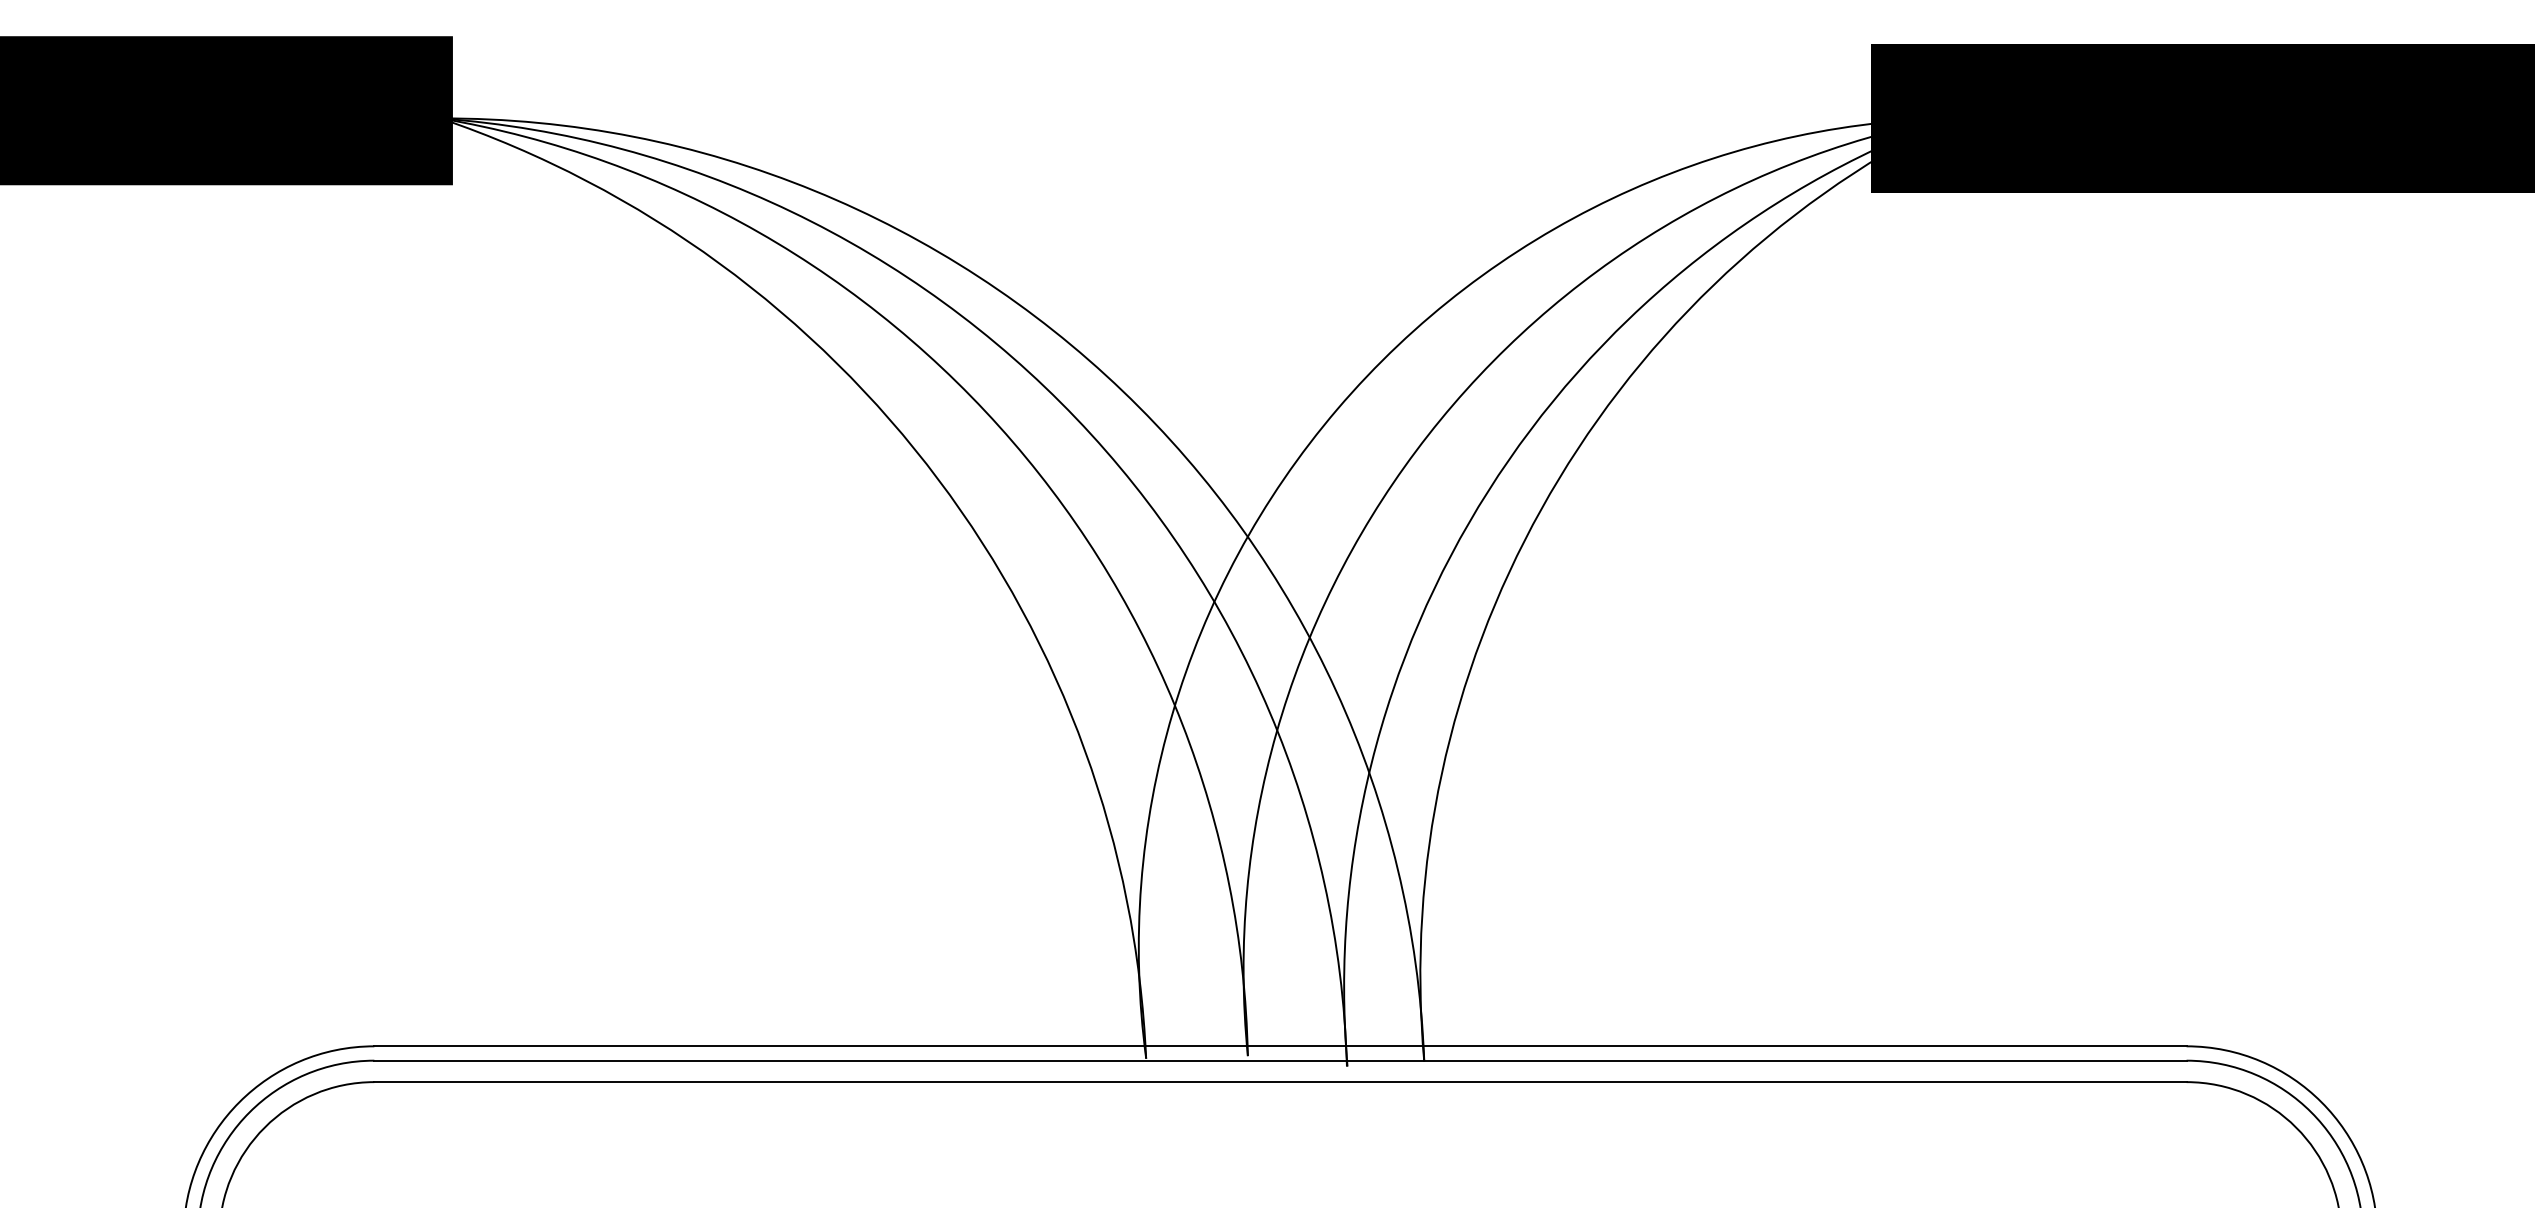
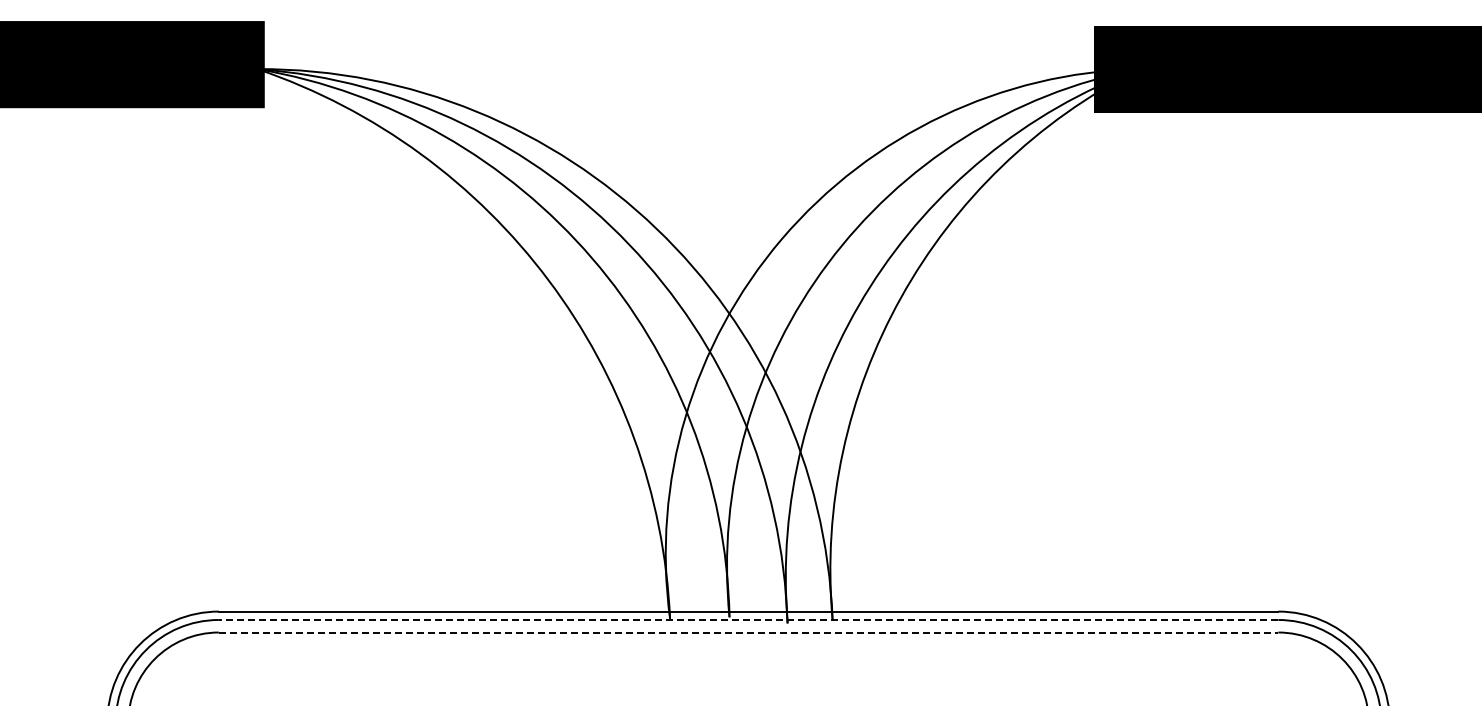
line: (1280, 1059) -> (748, 619), solid -> dashed
line: (1280, 1082) -> (748, 632), solid -> dashed

